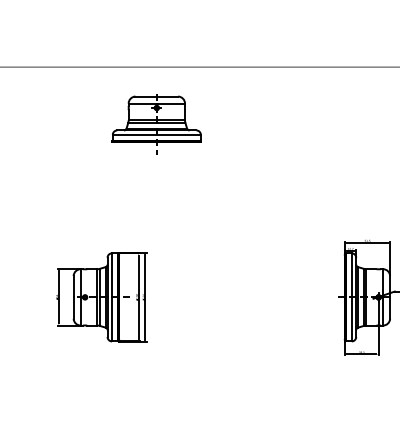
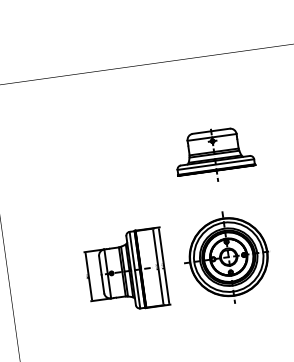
part: (156, 124) -> (214, 155), moved
part: (216, 297) -> (225, 257), added

